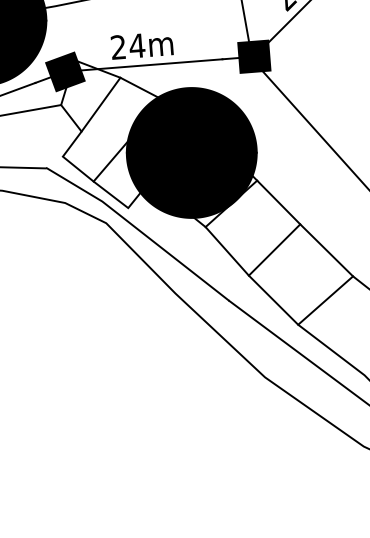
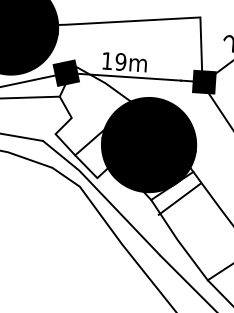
text: (127, 46) -> (113, 61), 24m -> 19m
line: (100, 104) -> (88, 100), removed
line: (274, 249) -> (180, 198), moved

